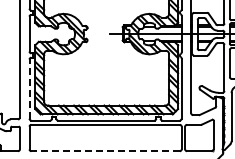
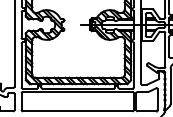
line: (29, 89) -> (21, 65), dashed -> solid
line: (105, 151) -> (77, 111), dashed -> solid

